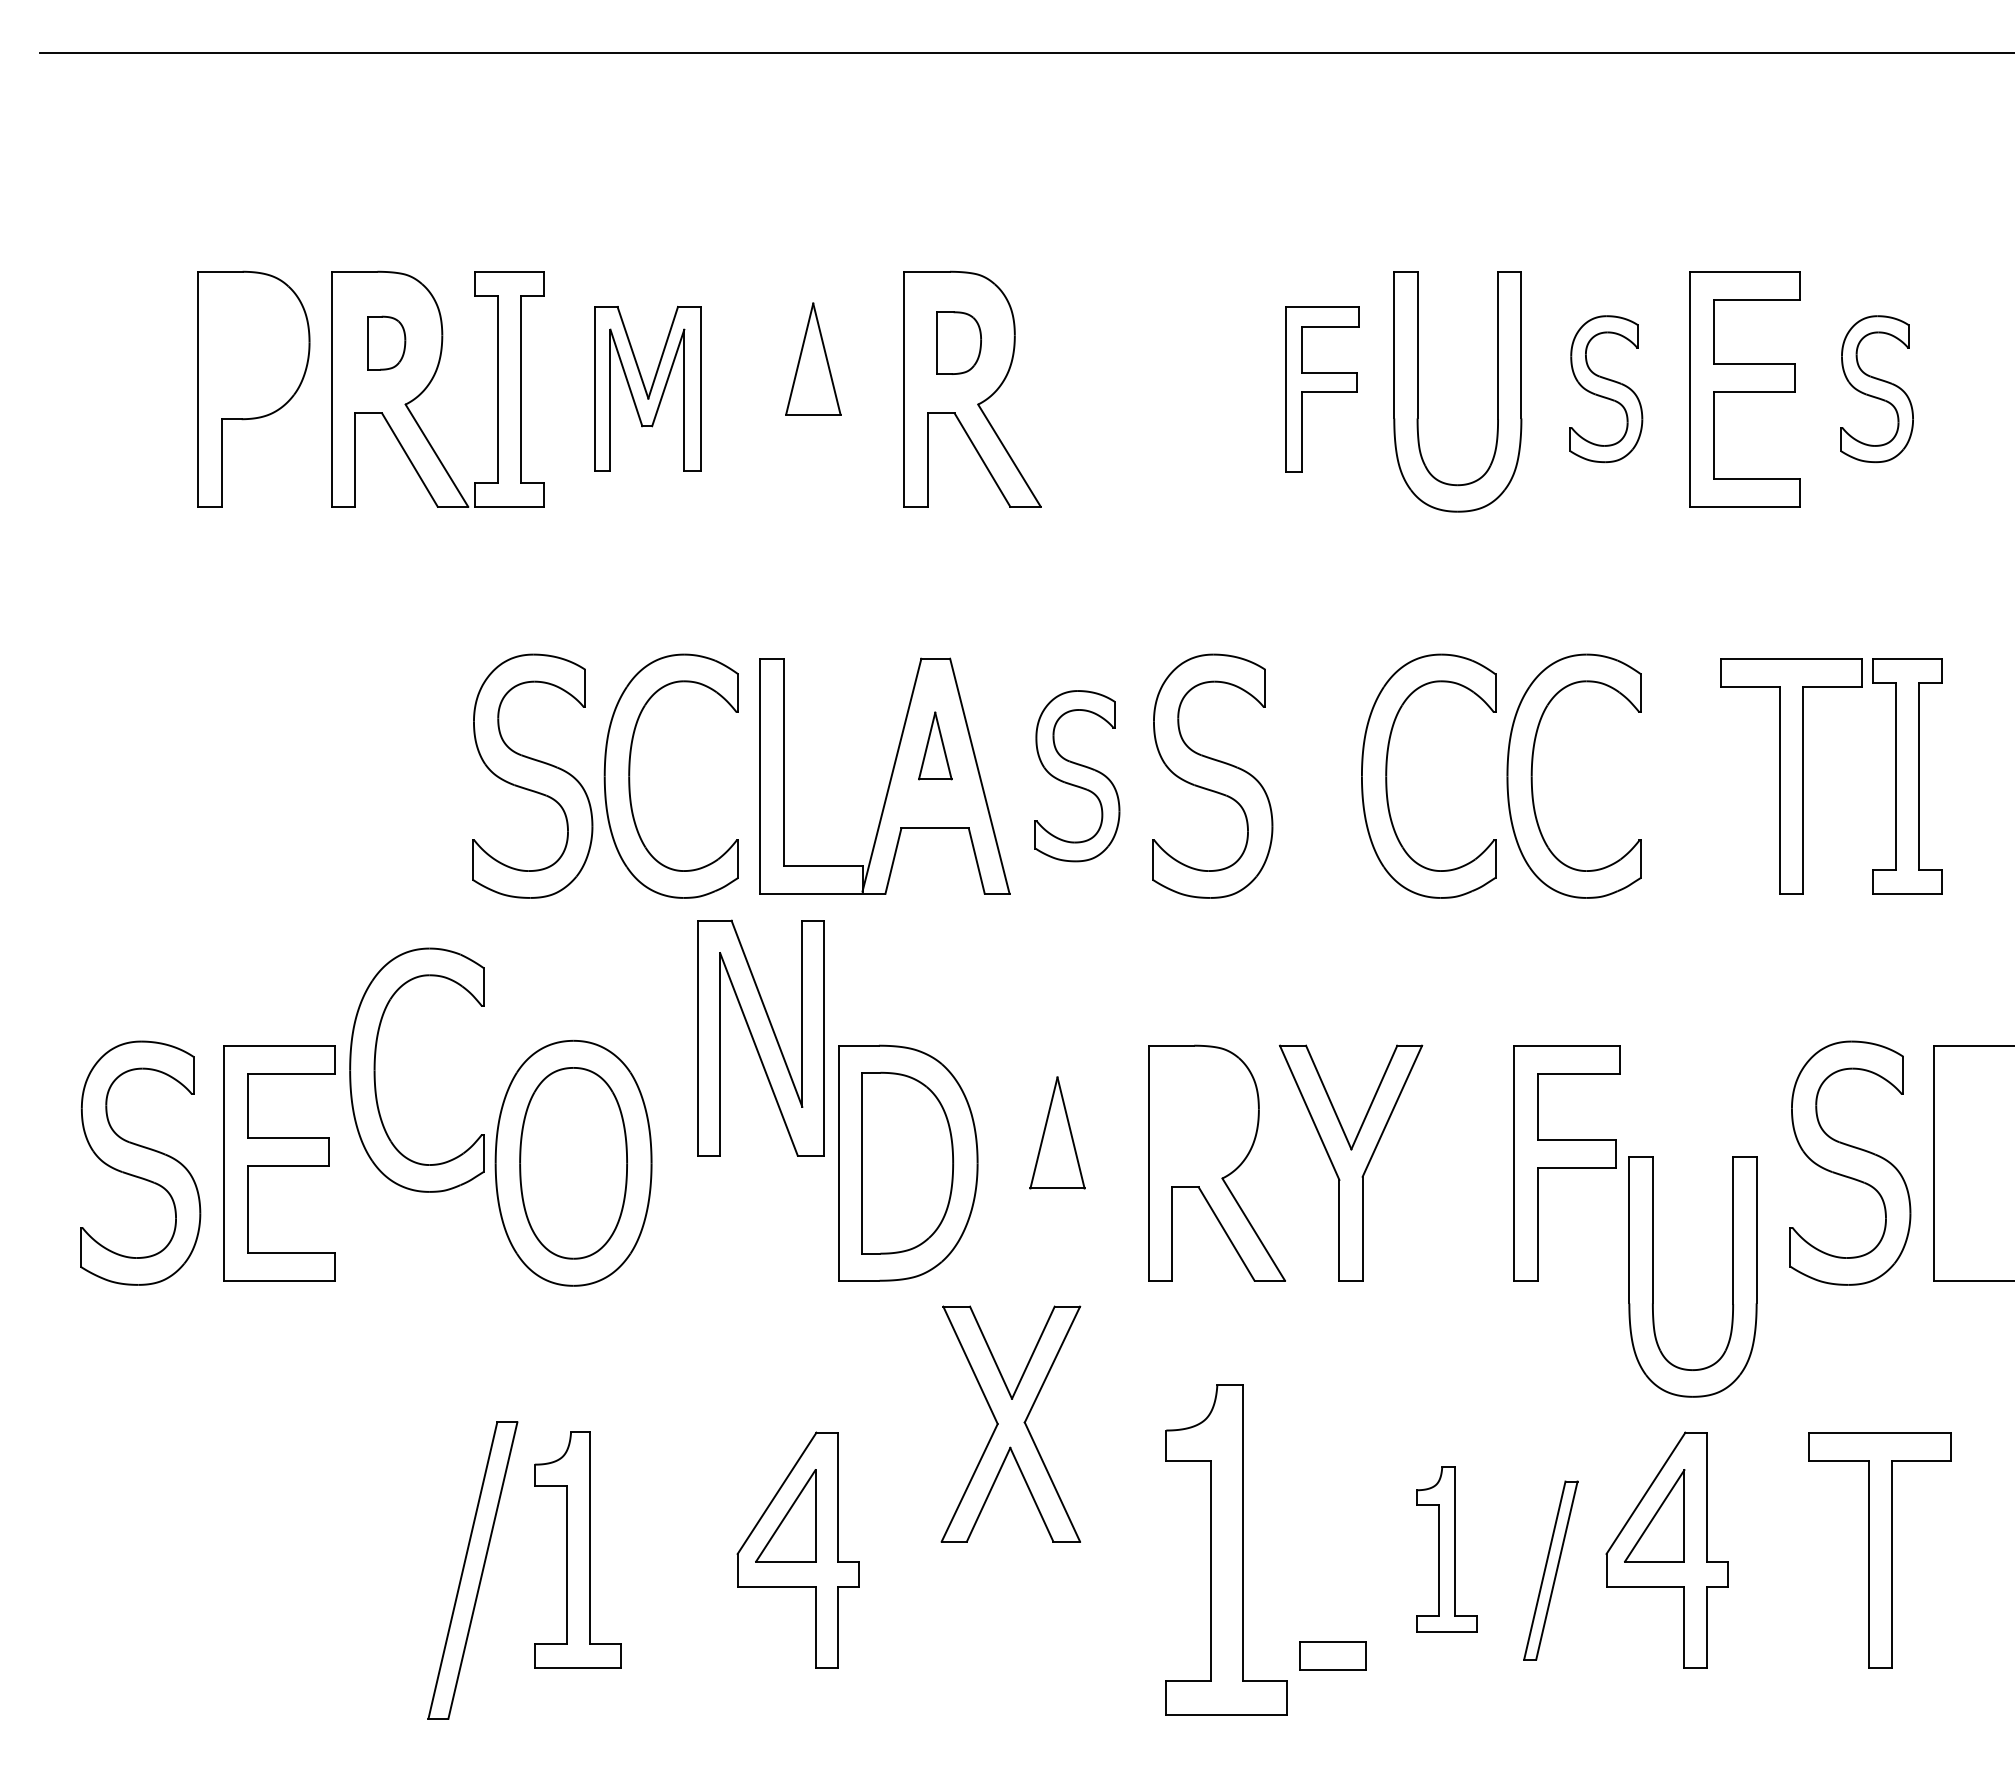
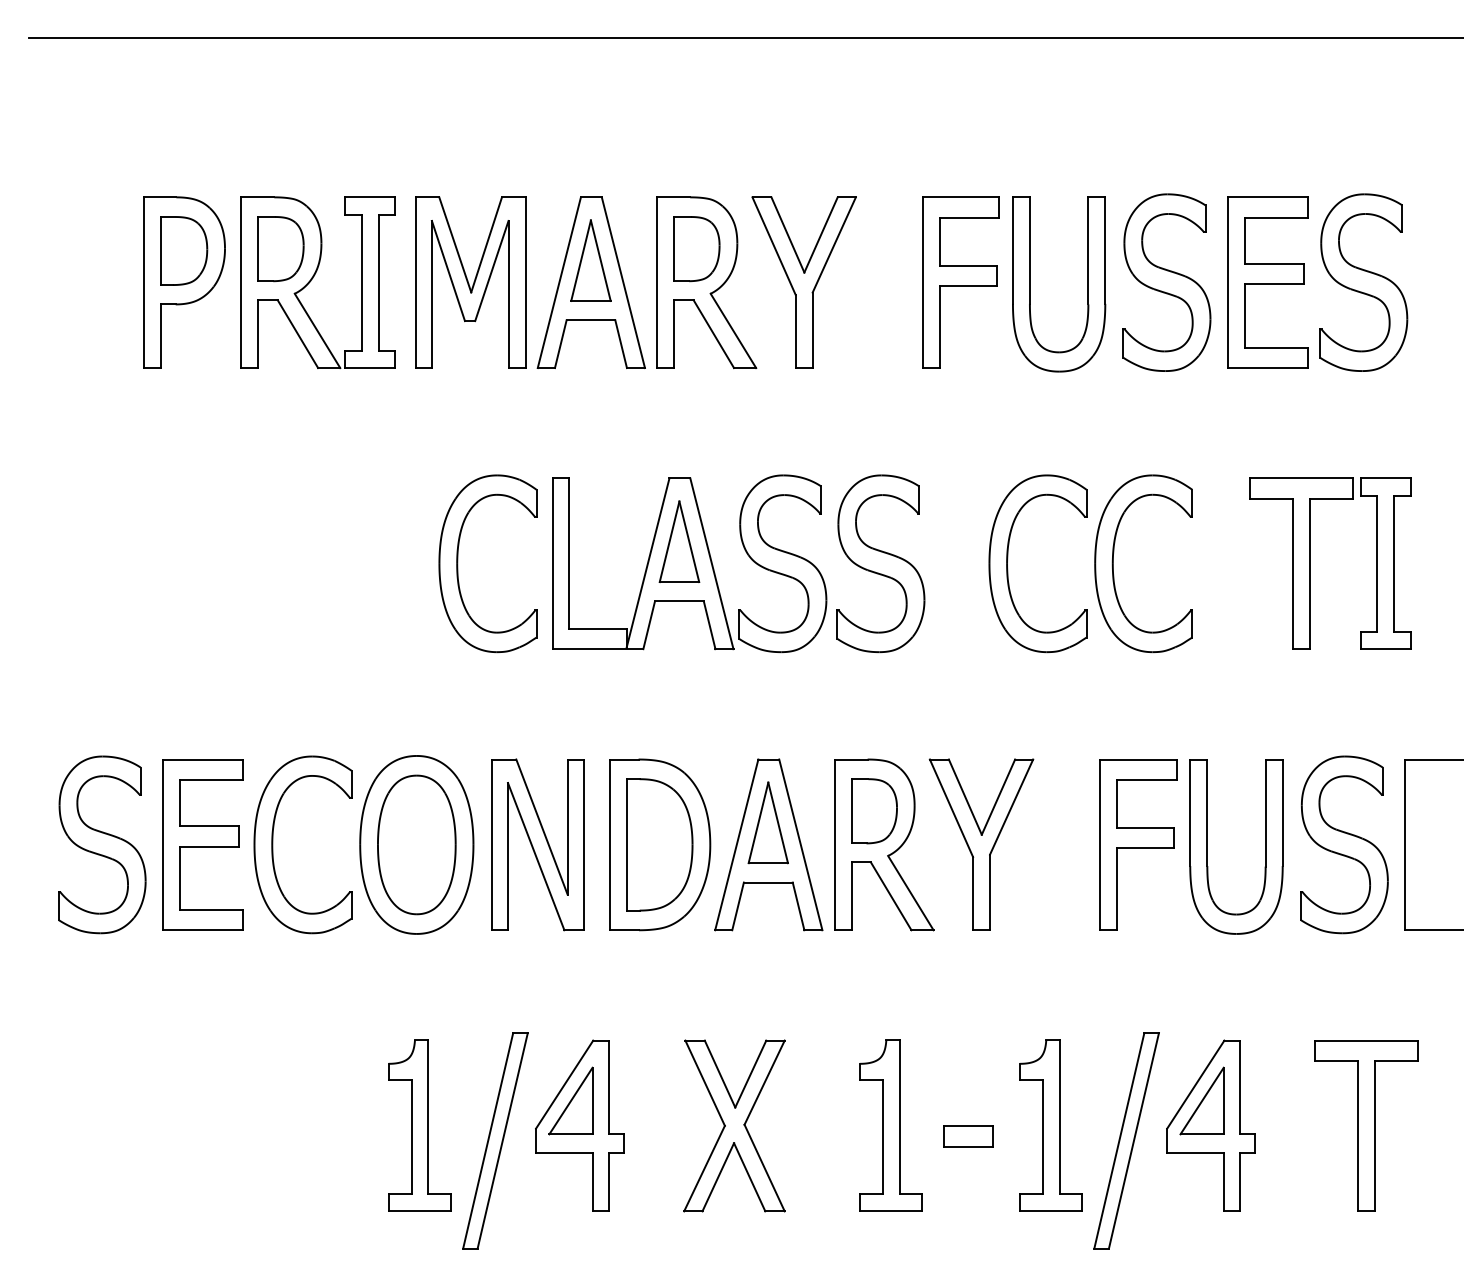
part: (386, 343) -> (280, 249), size x1.67
part: (959, 343) -> (697, 249), size x1.43
part: (253, 345) -> (184, 250), added
part: (647, 388) -> (470, 282), size x1.43
part: (813, 388) -> (591, 282), added
part: (1106, 388) -> (803, 282), added
part: (1606, 388) -> (1167, 282), size x1.67
part: (1876, 388) -> (1363, 282), size x1.67
part: (1322, 389) -> (960, 282), size x1.43
part: (935, 745) -> (679, 541), size x1.67
part: (532, 775) -> (386, 563), removed
part: (1077, 775) -> (782, 563), size x1.43
part: (760, 1037) -> (537, 844), moved
part: (375, 1069) -> (272, 844), moved
part: (1203, 1116) -> (874, 810), added
part: (1057, 1162) -> (768, 844), added
part: (1653, 1276) -> (1207, 846), moved
part: (1010, 1423) -> (734, 1125), moved
part: (1226, 1549) -> (891, 1125), size x0.71
part: (1446, 1549) -> (1050, 1125), size x1.43
part: (472, 1570) -> (495, 1140), moved
part: (1550, 1570) -> (1126, 1140), size x1.67
part: (1332, 1655) -> (968, 1136), moved

